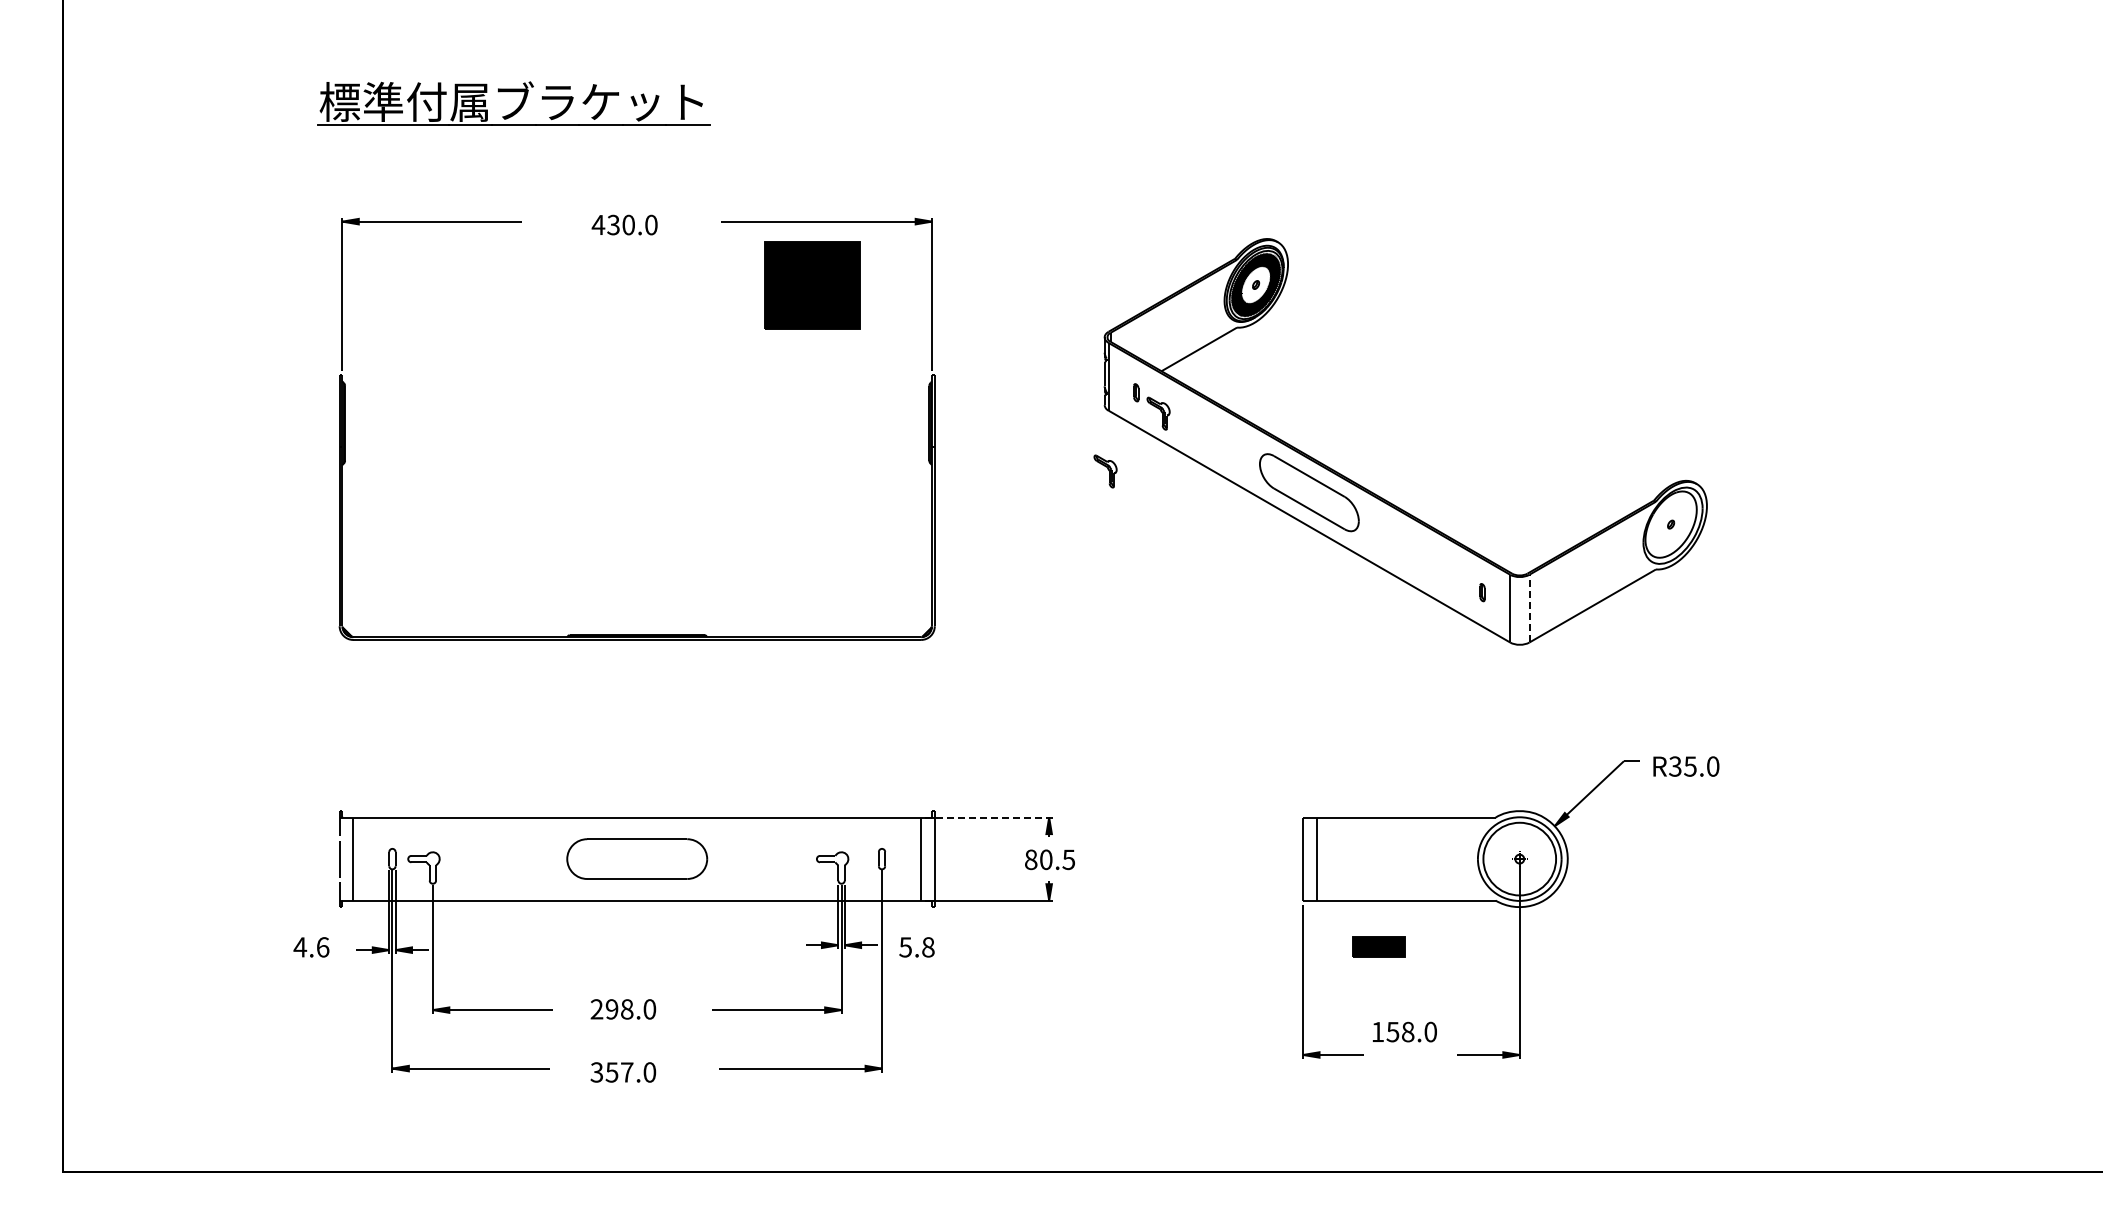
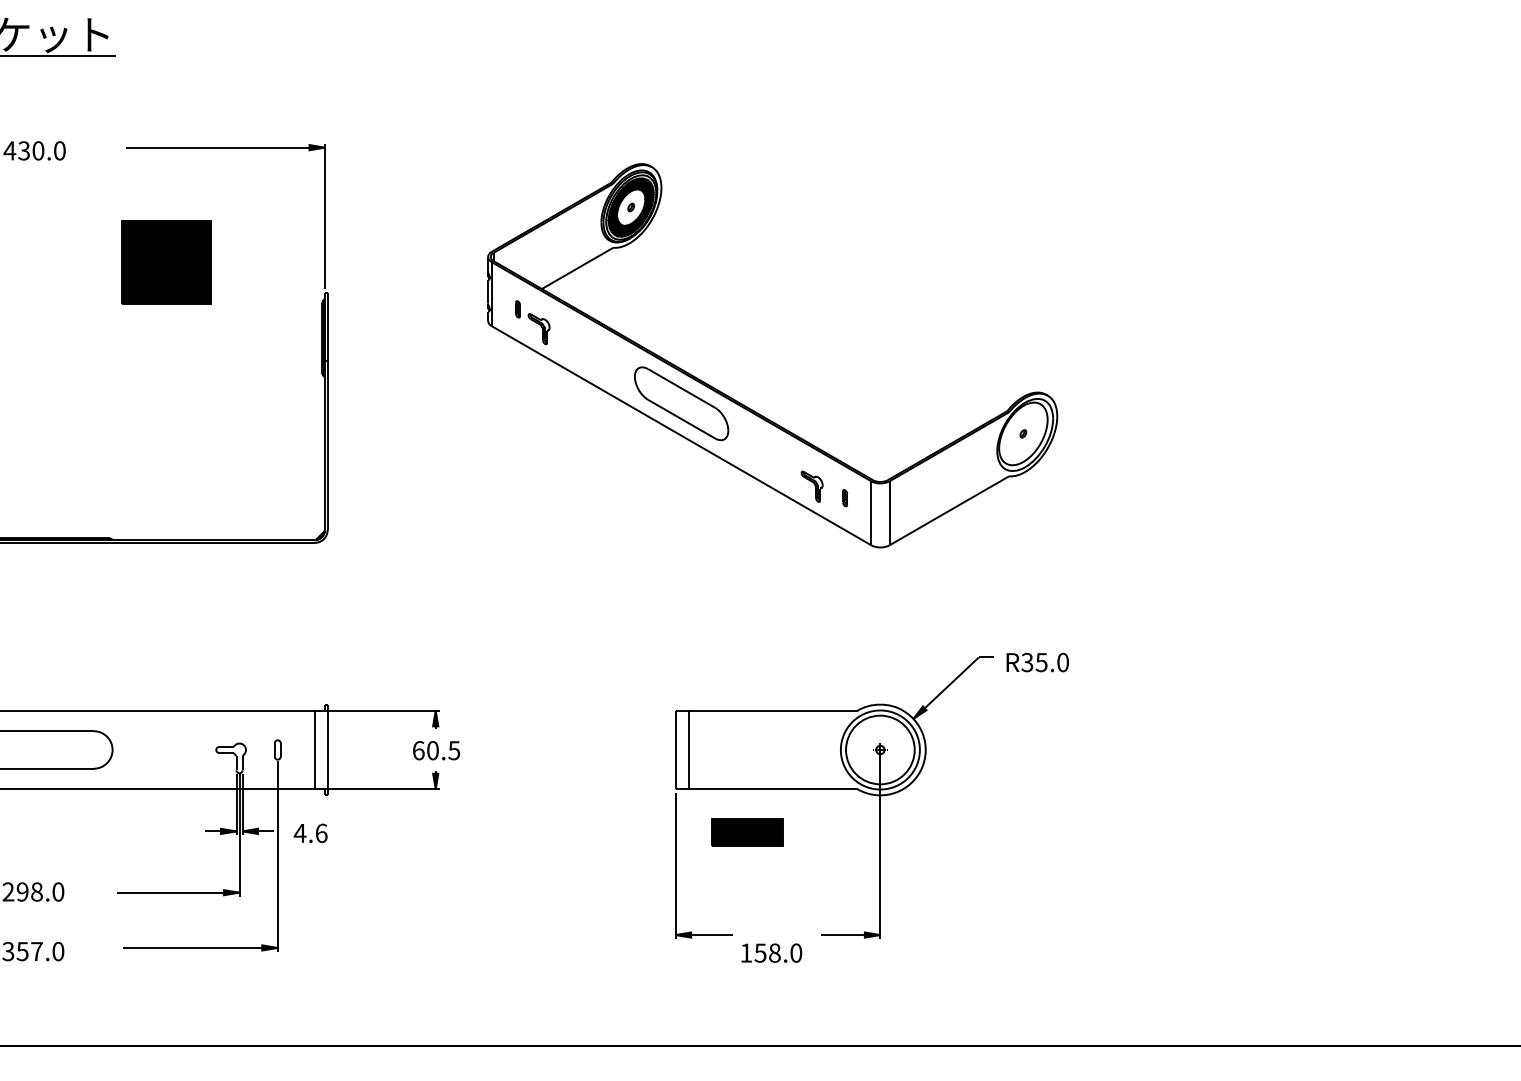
part: (812, 285) -> (166, 262), moved
part: (1105, 471) -> (812, 486), moved
line: (1529, 608) -> (889, 513), dashed -> solid
line: (989, 817) -> (379, 710), dashed -> solid
text: (1031, 859) -> (419, 750), 80.5 -> 60.5
part: (1379, 946) -> (747, 832), size x1.43
text: (916, 947) -> (310, 833), 5.8 -> 4.6
text: (1404, 1031) -> (771, 952), moved

